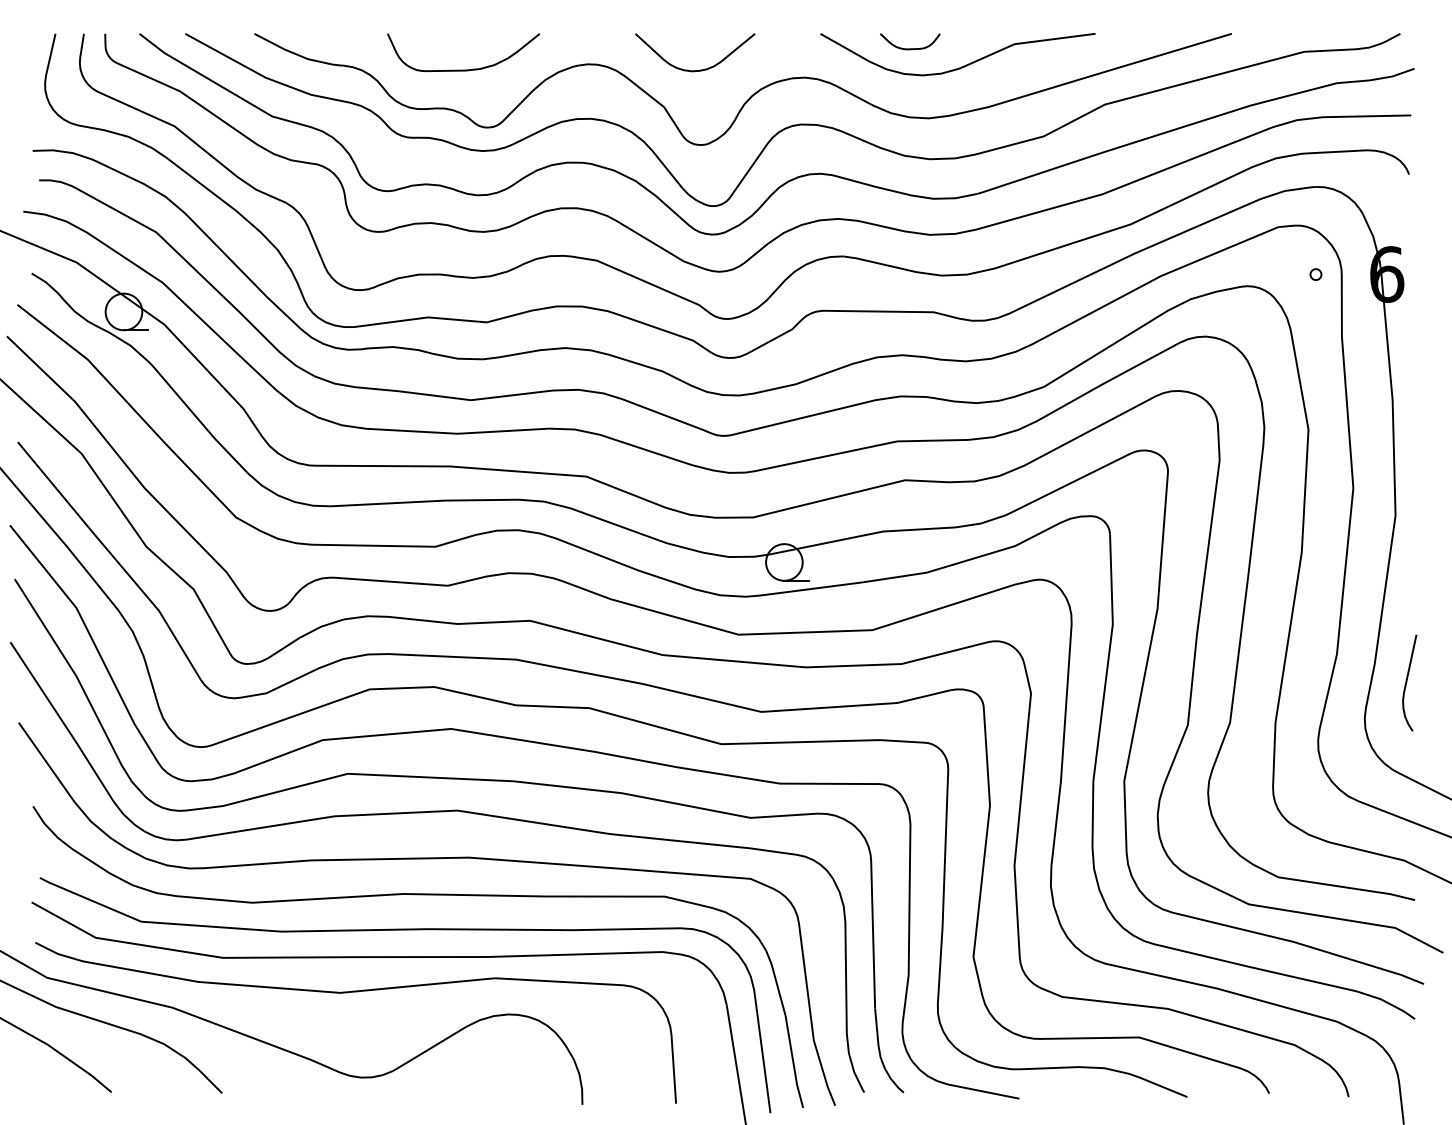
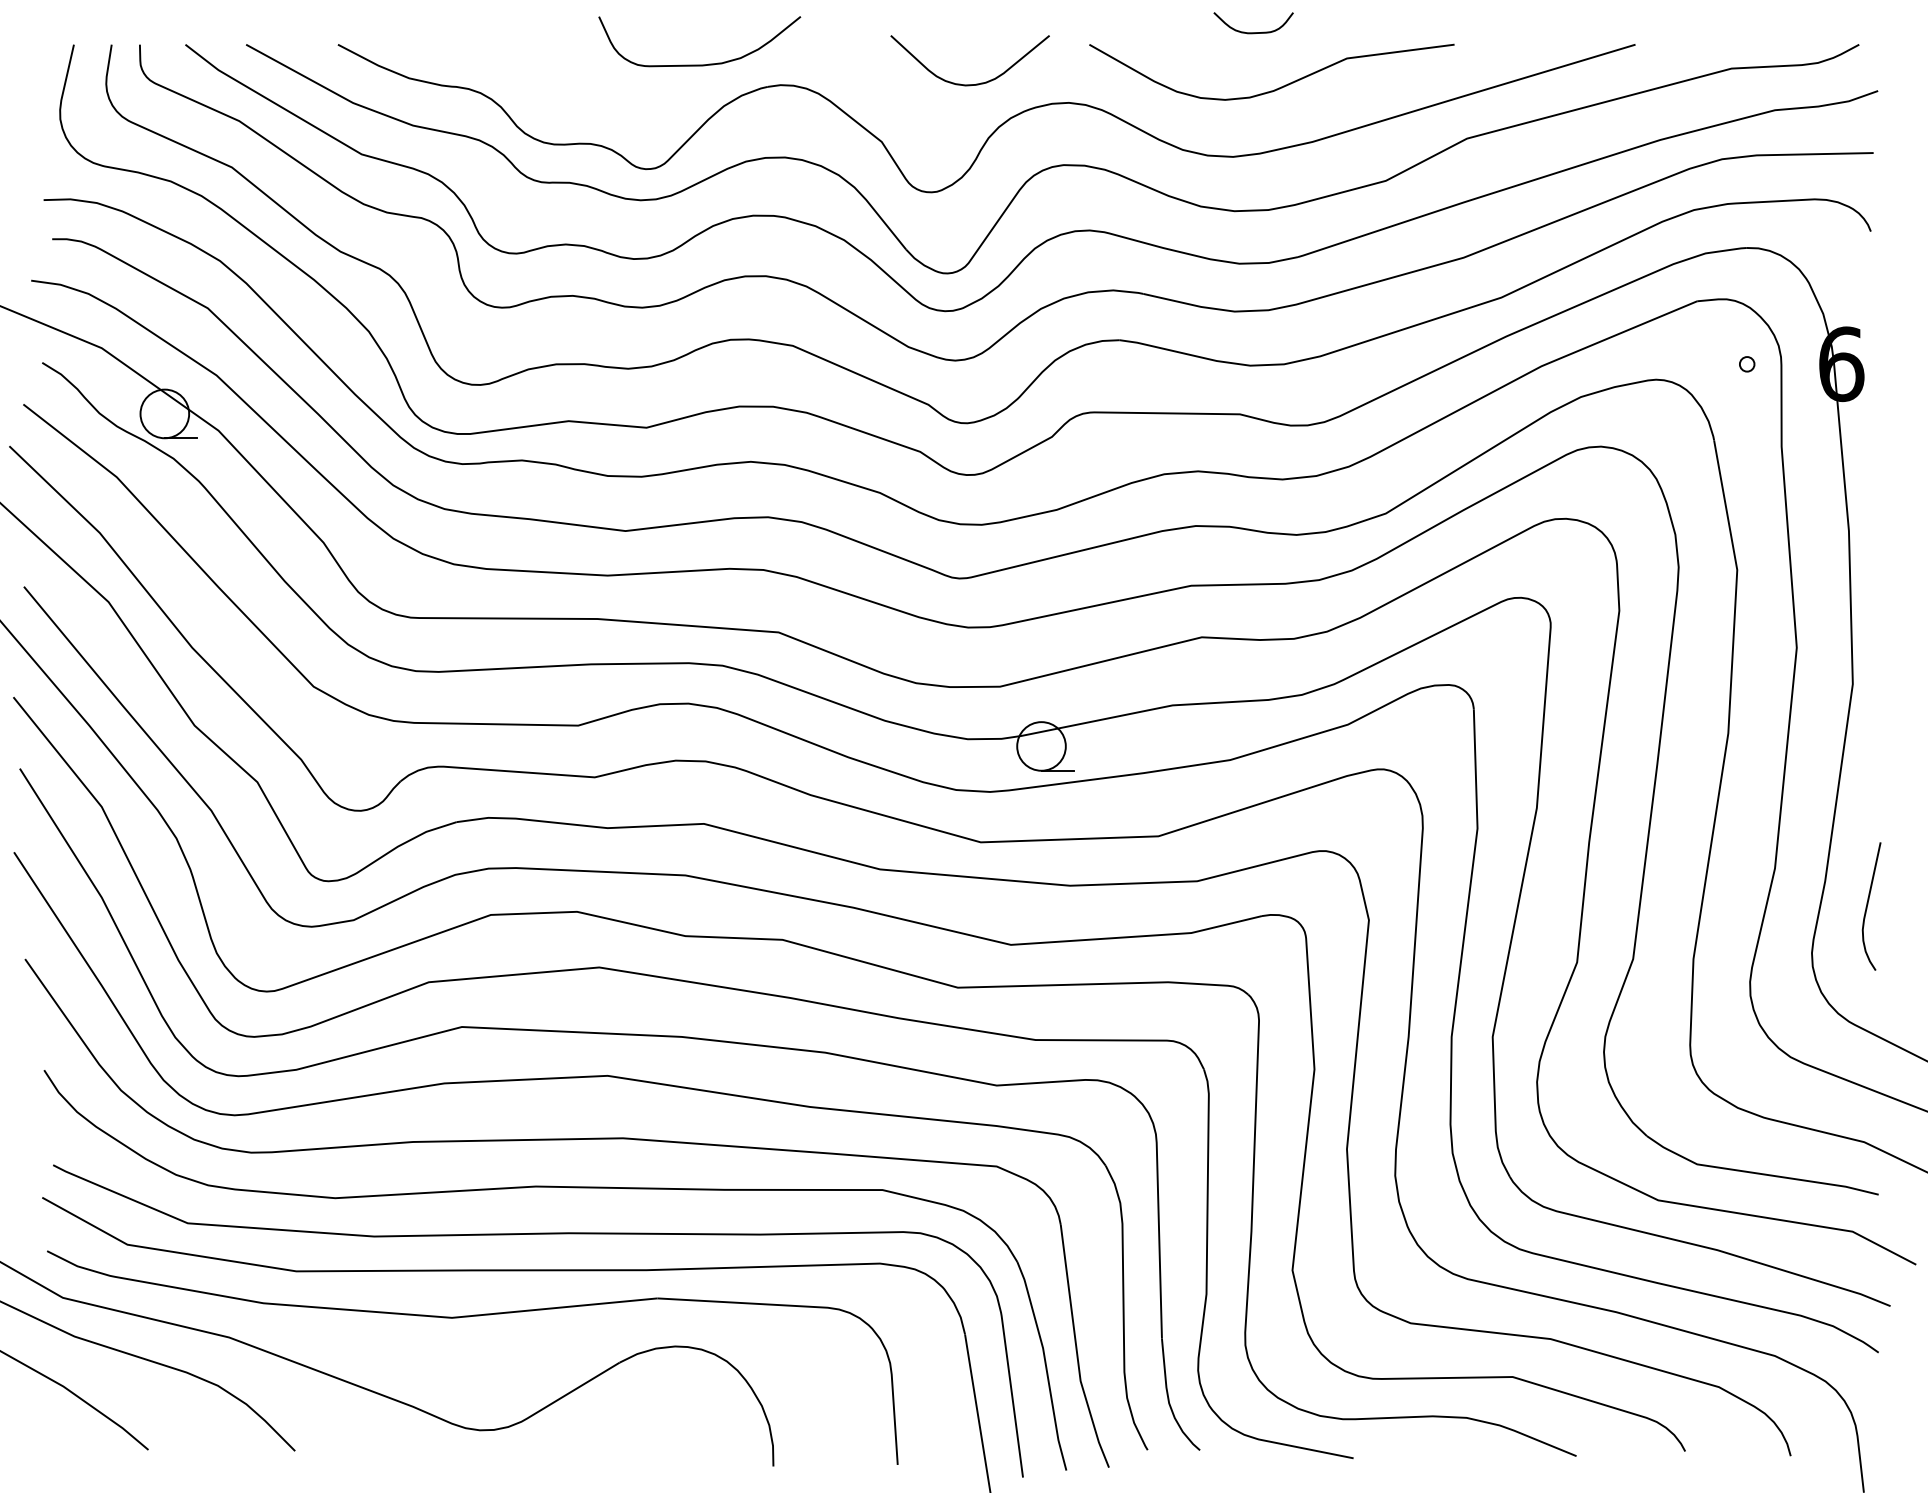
curve: (910, 48) -> (1253, 32), moved
curve: (463, 69) -> (699, 64), moved
curve: (694, 70) -> (969, 84), moved

